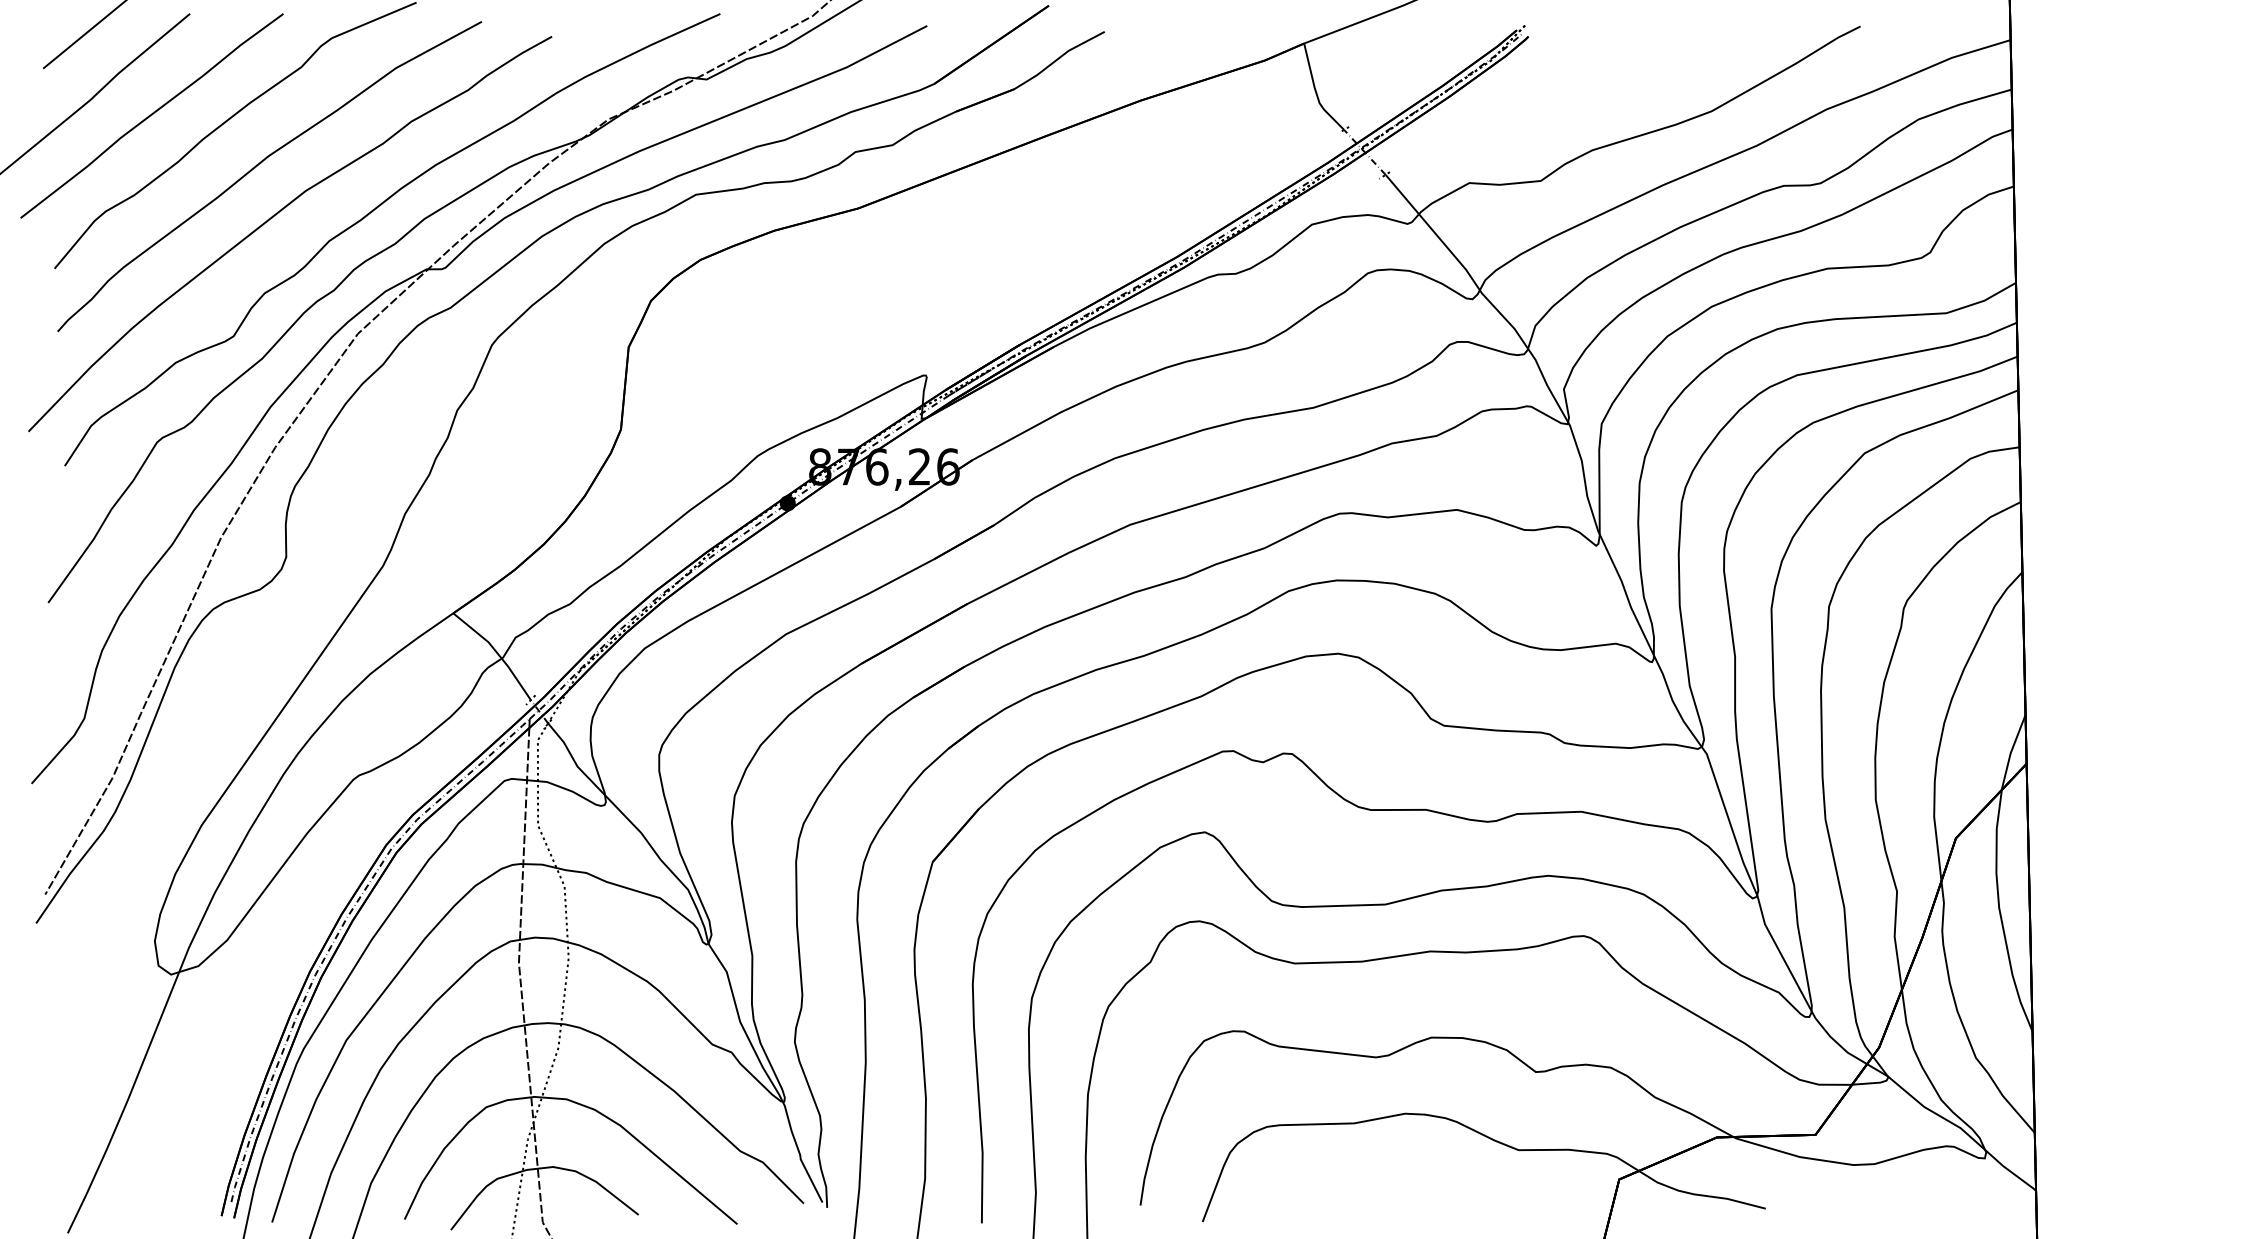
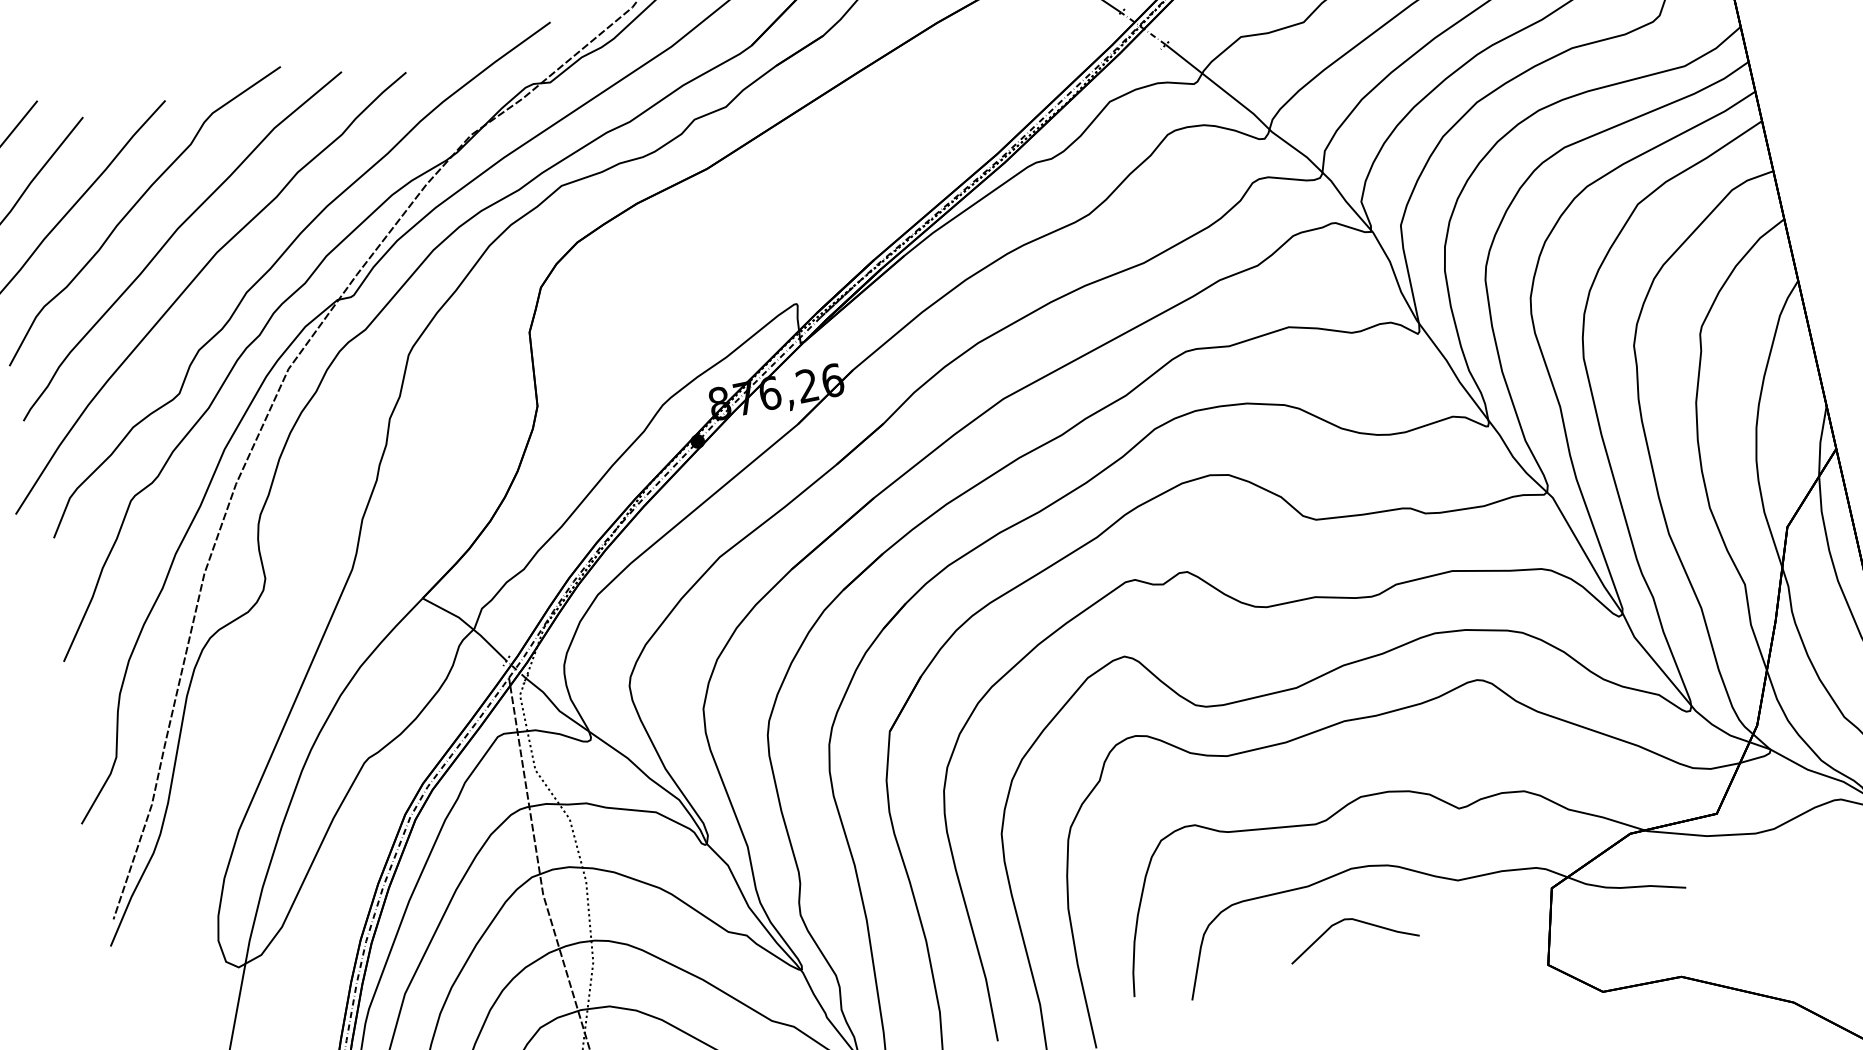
curve: (1397, 1171) -> (1354, 921), added

